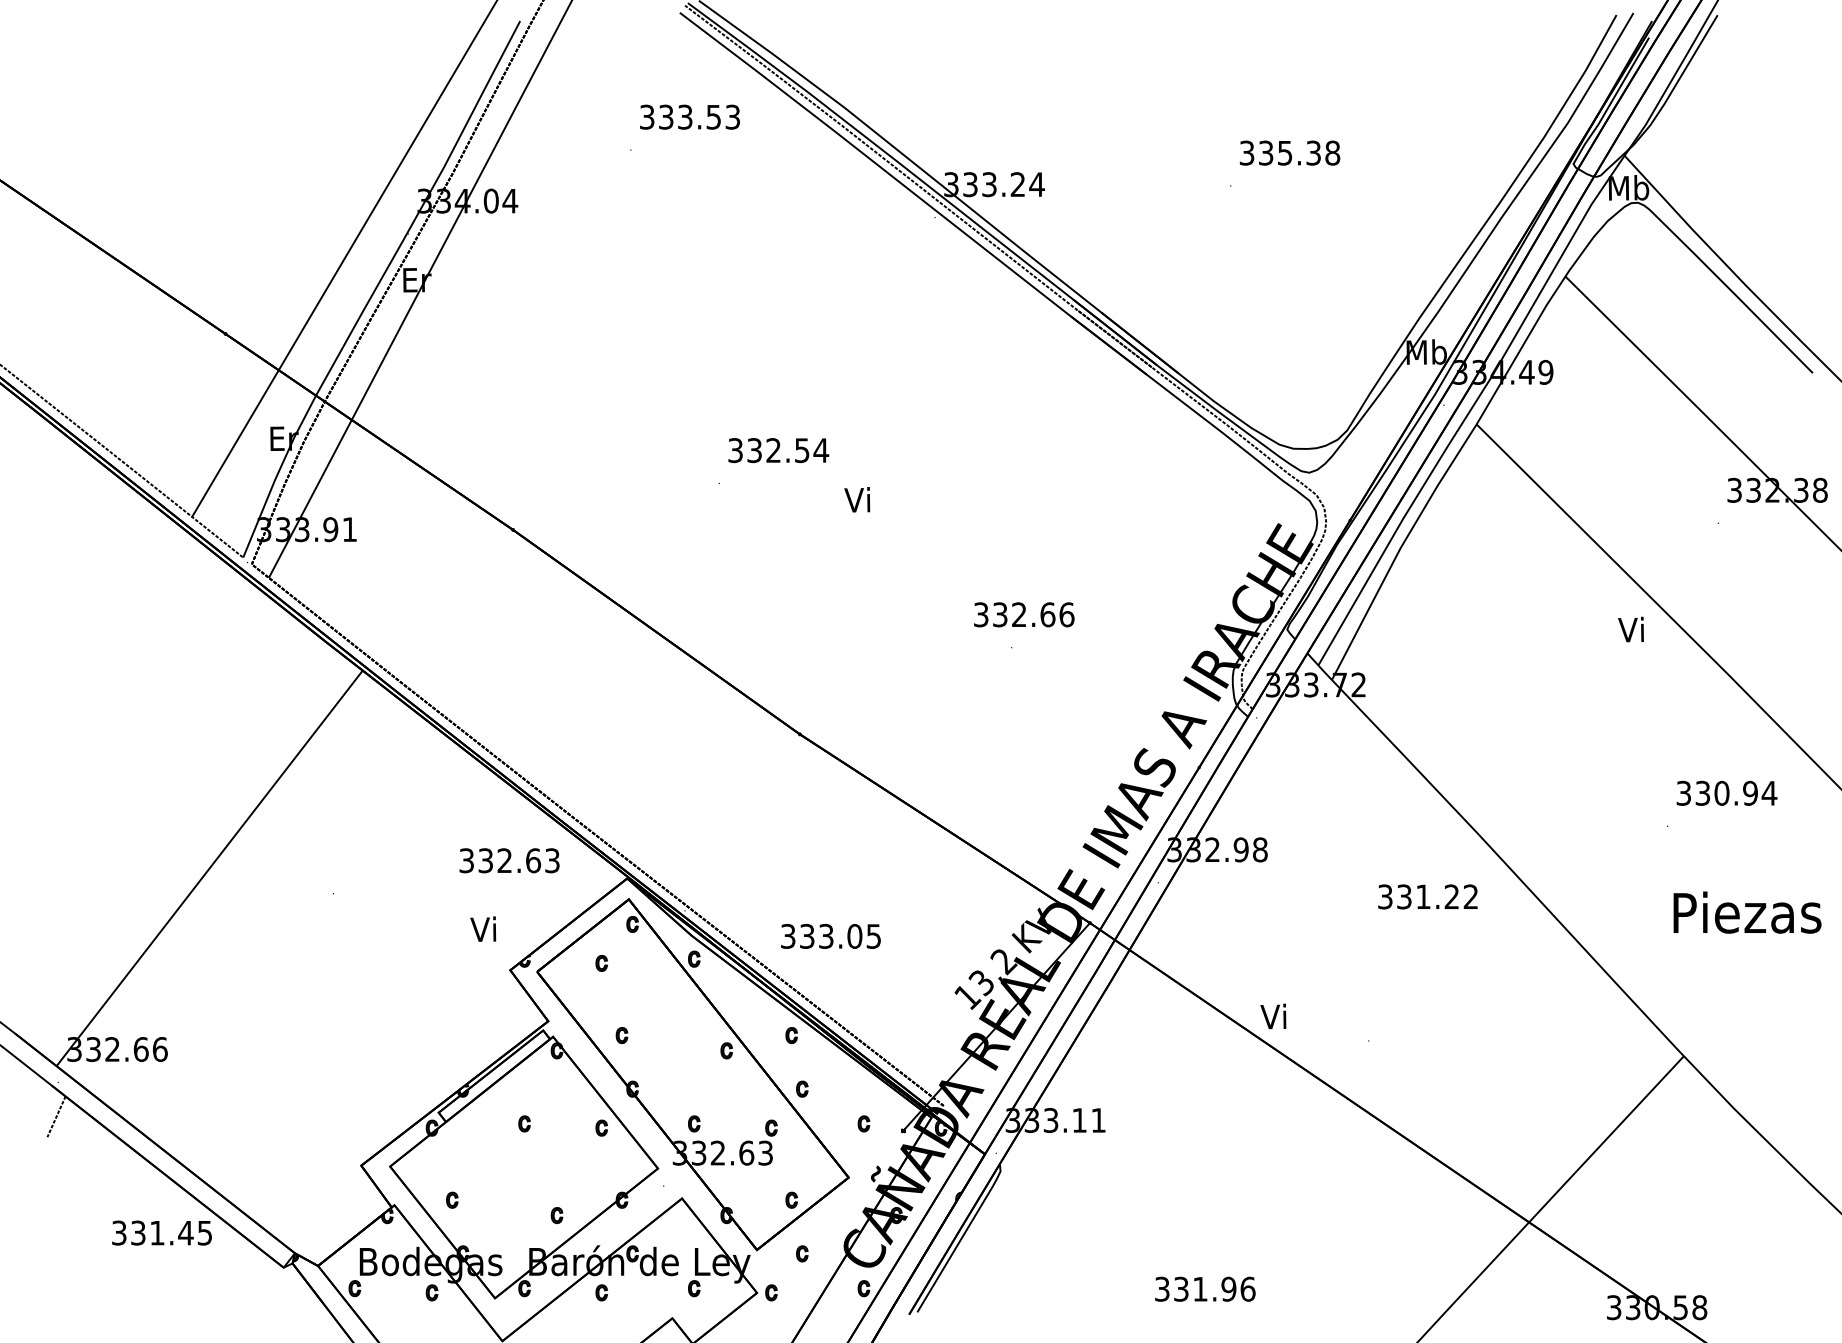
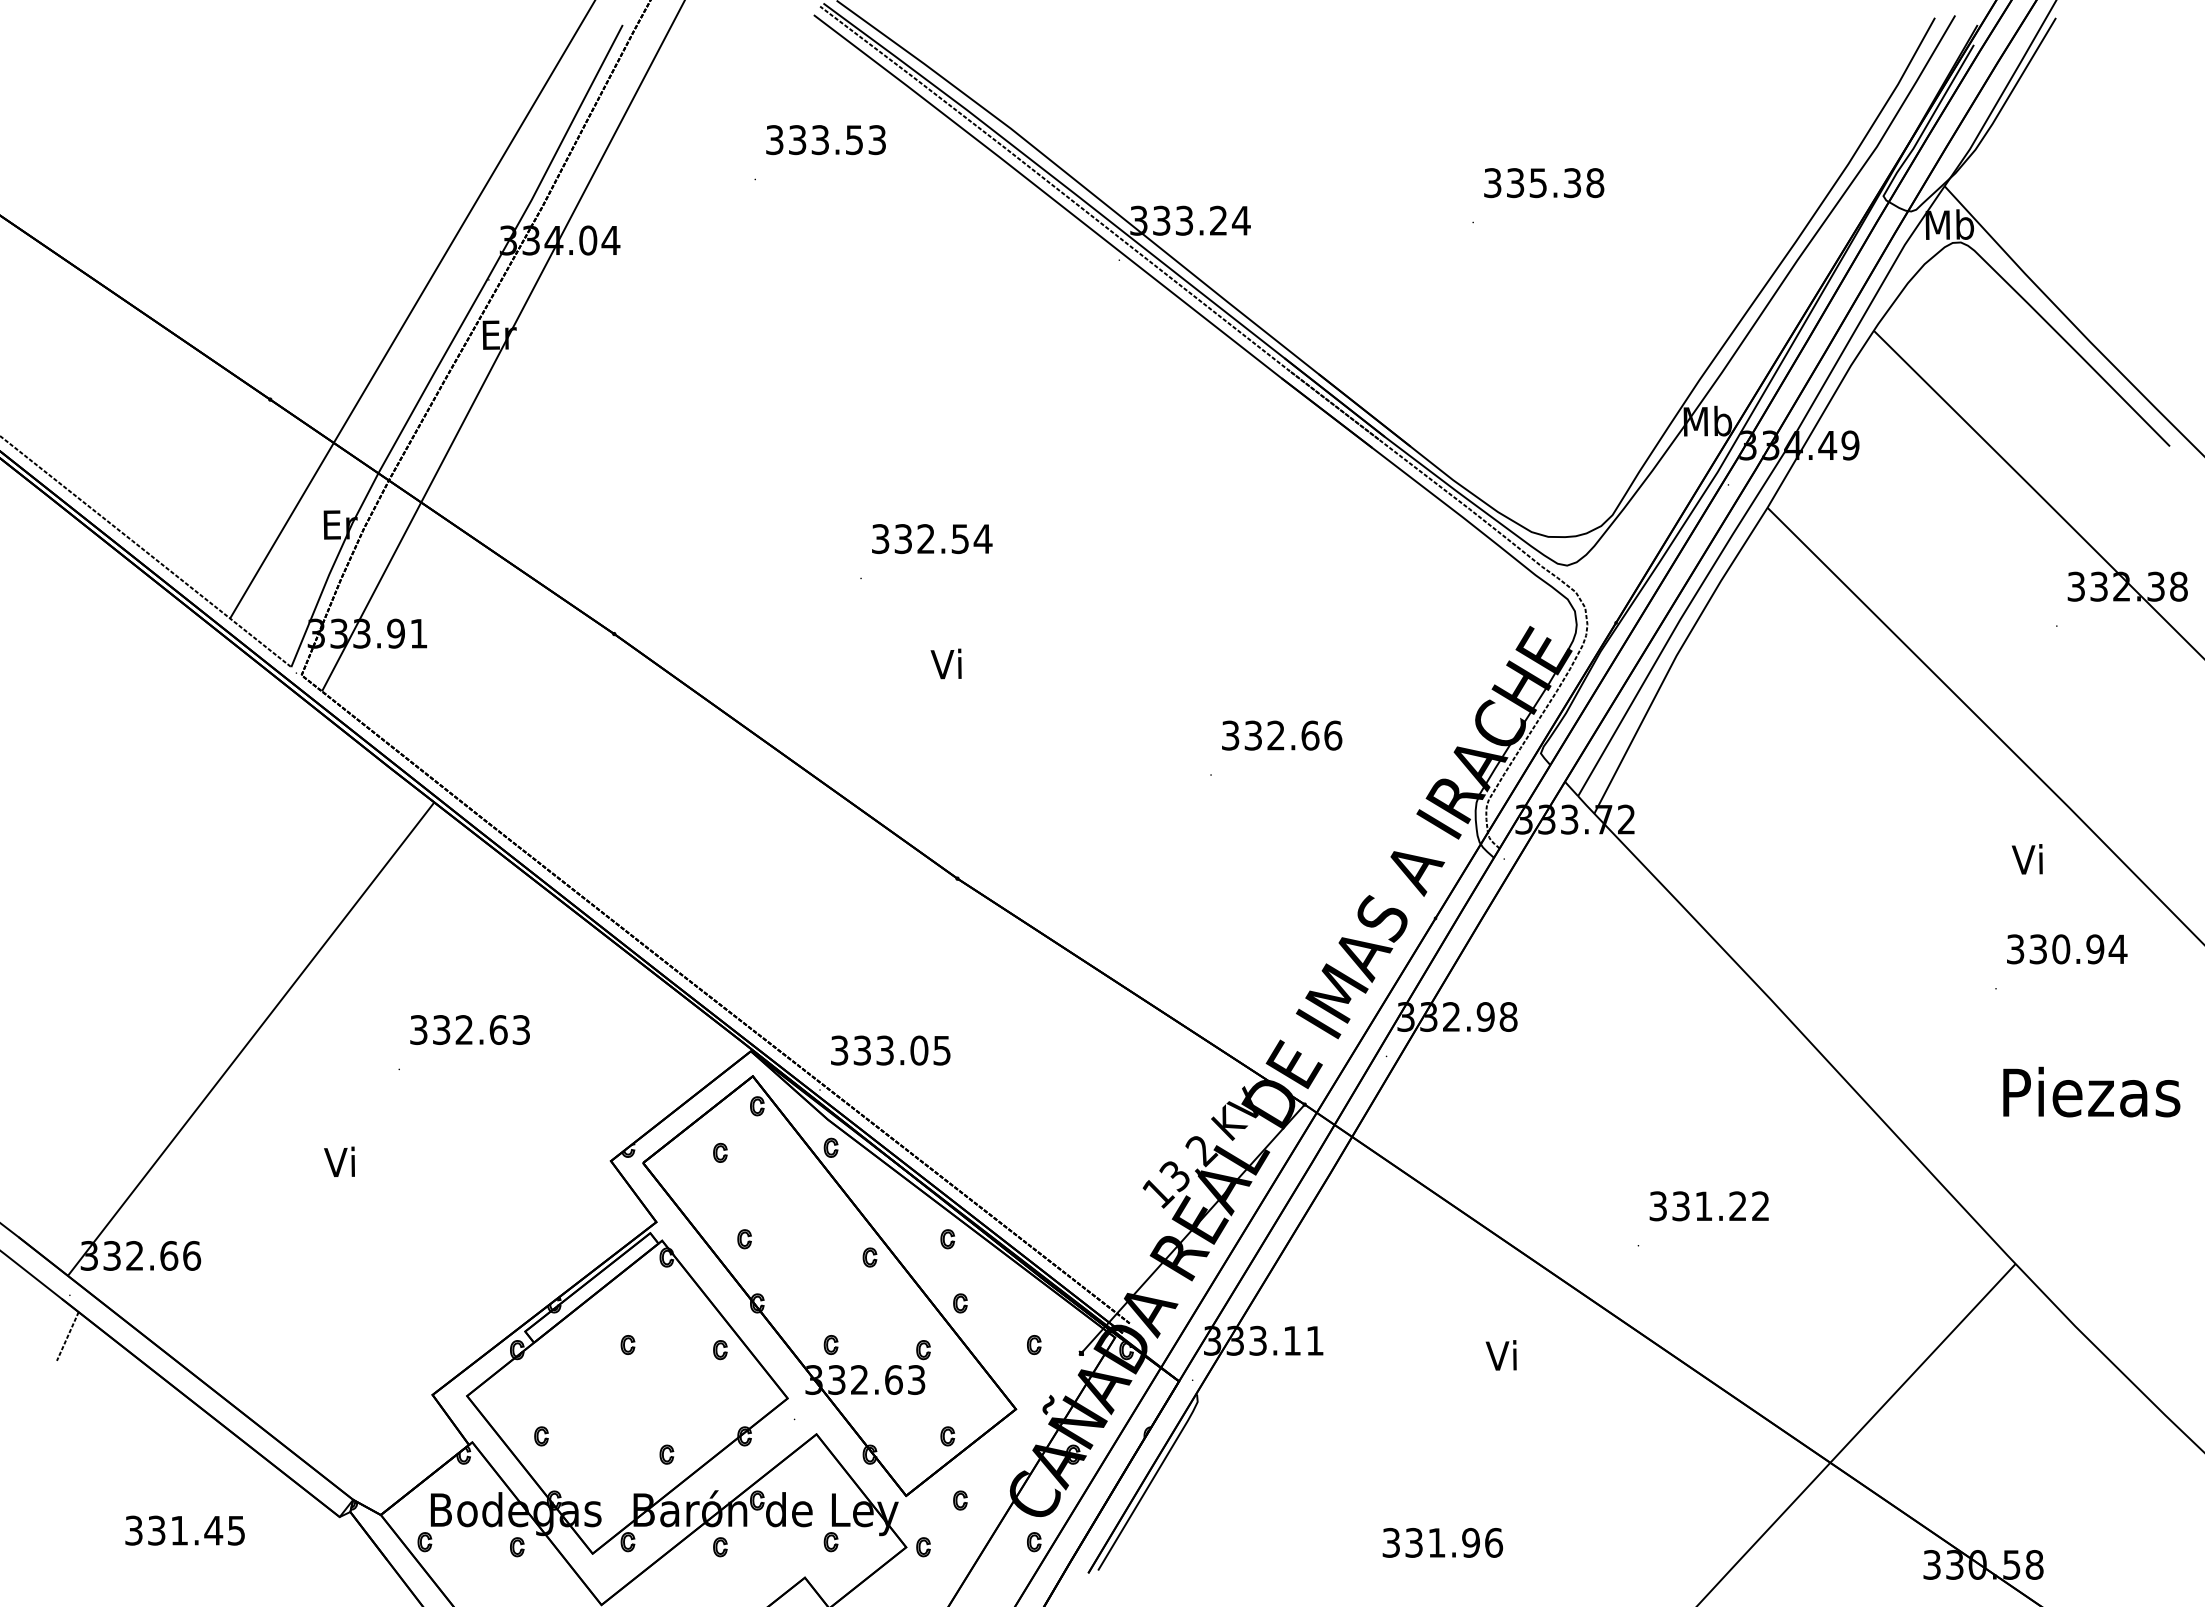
text: (856, 499) -> (945, 663), moved
text: (1024, 614) -> (1282, 735), moved
text: (1631, 629) -> (2027, 859), moved
text: (509, 860) -> (469, 1029), moved
text: (1427, 897) -> (1708, 1206), moved
text: (483, 928) -> (339, 1161), moved
text: (830, 936) -> (890, 1050), moved
text: (1272, 1016) -> (1500, 1355), moved
text: (161, 1232) -> (184, 1530), moved

